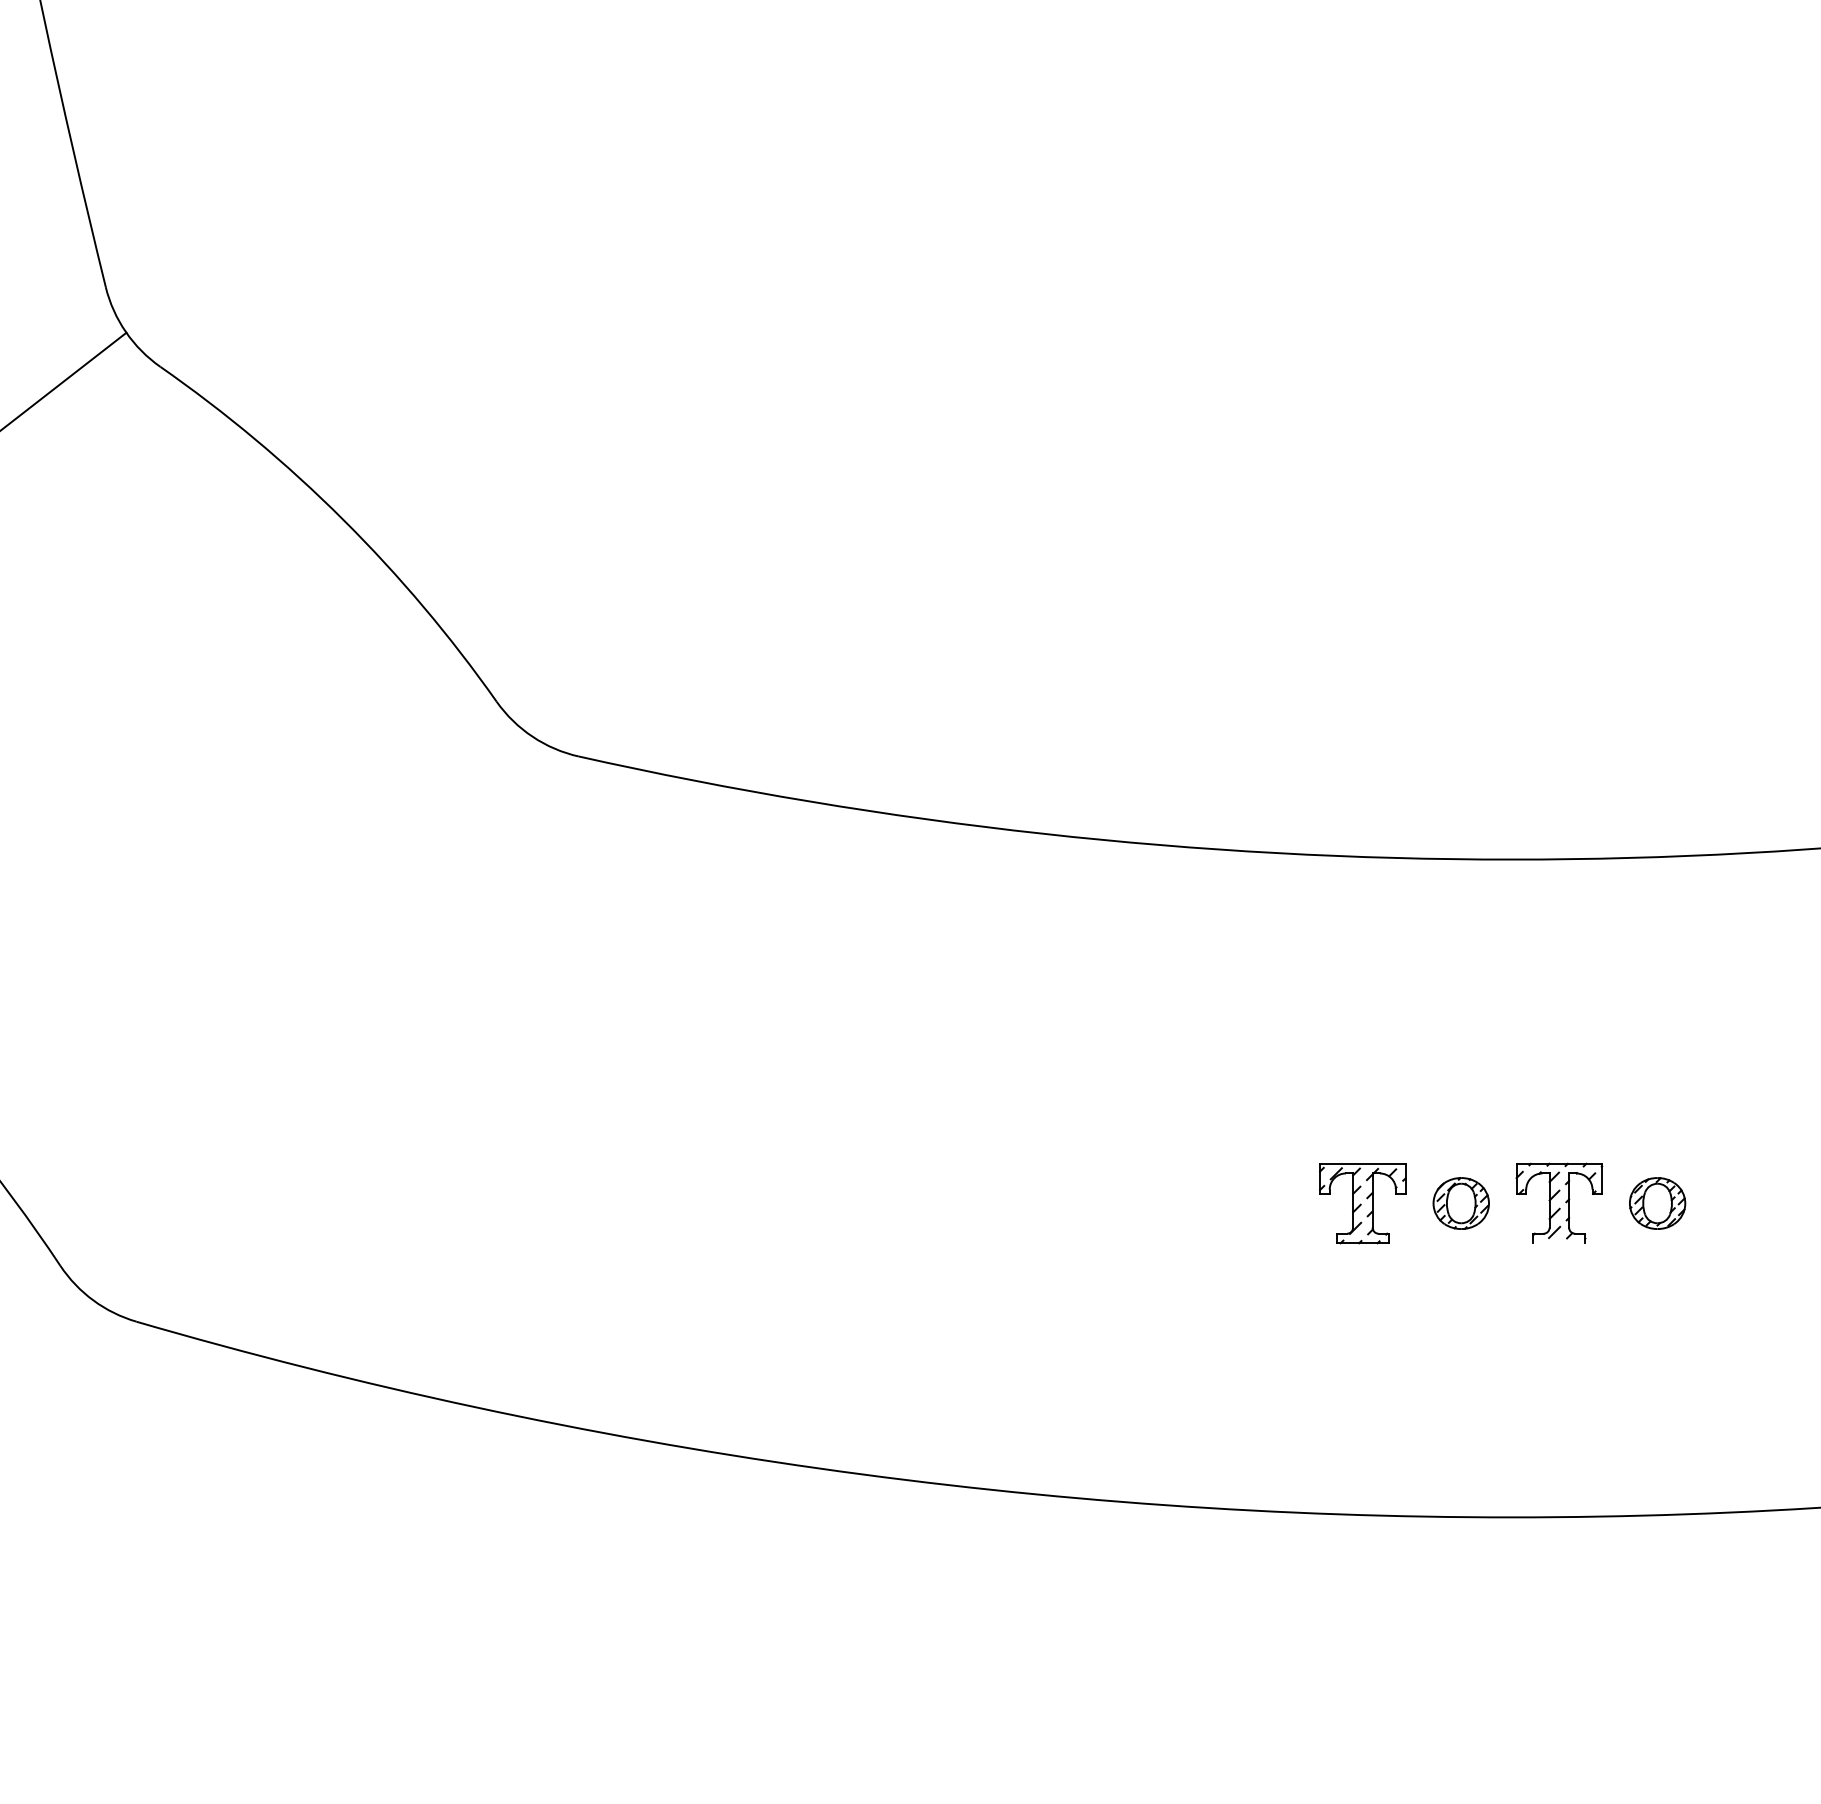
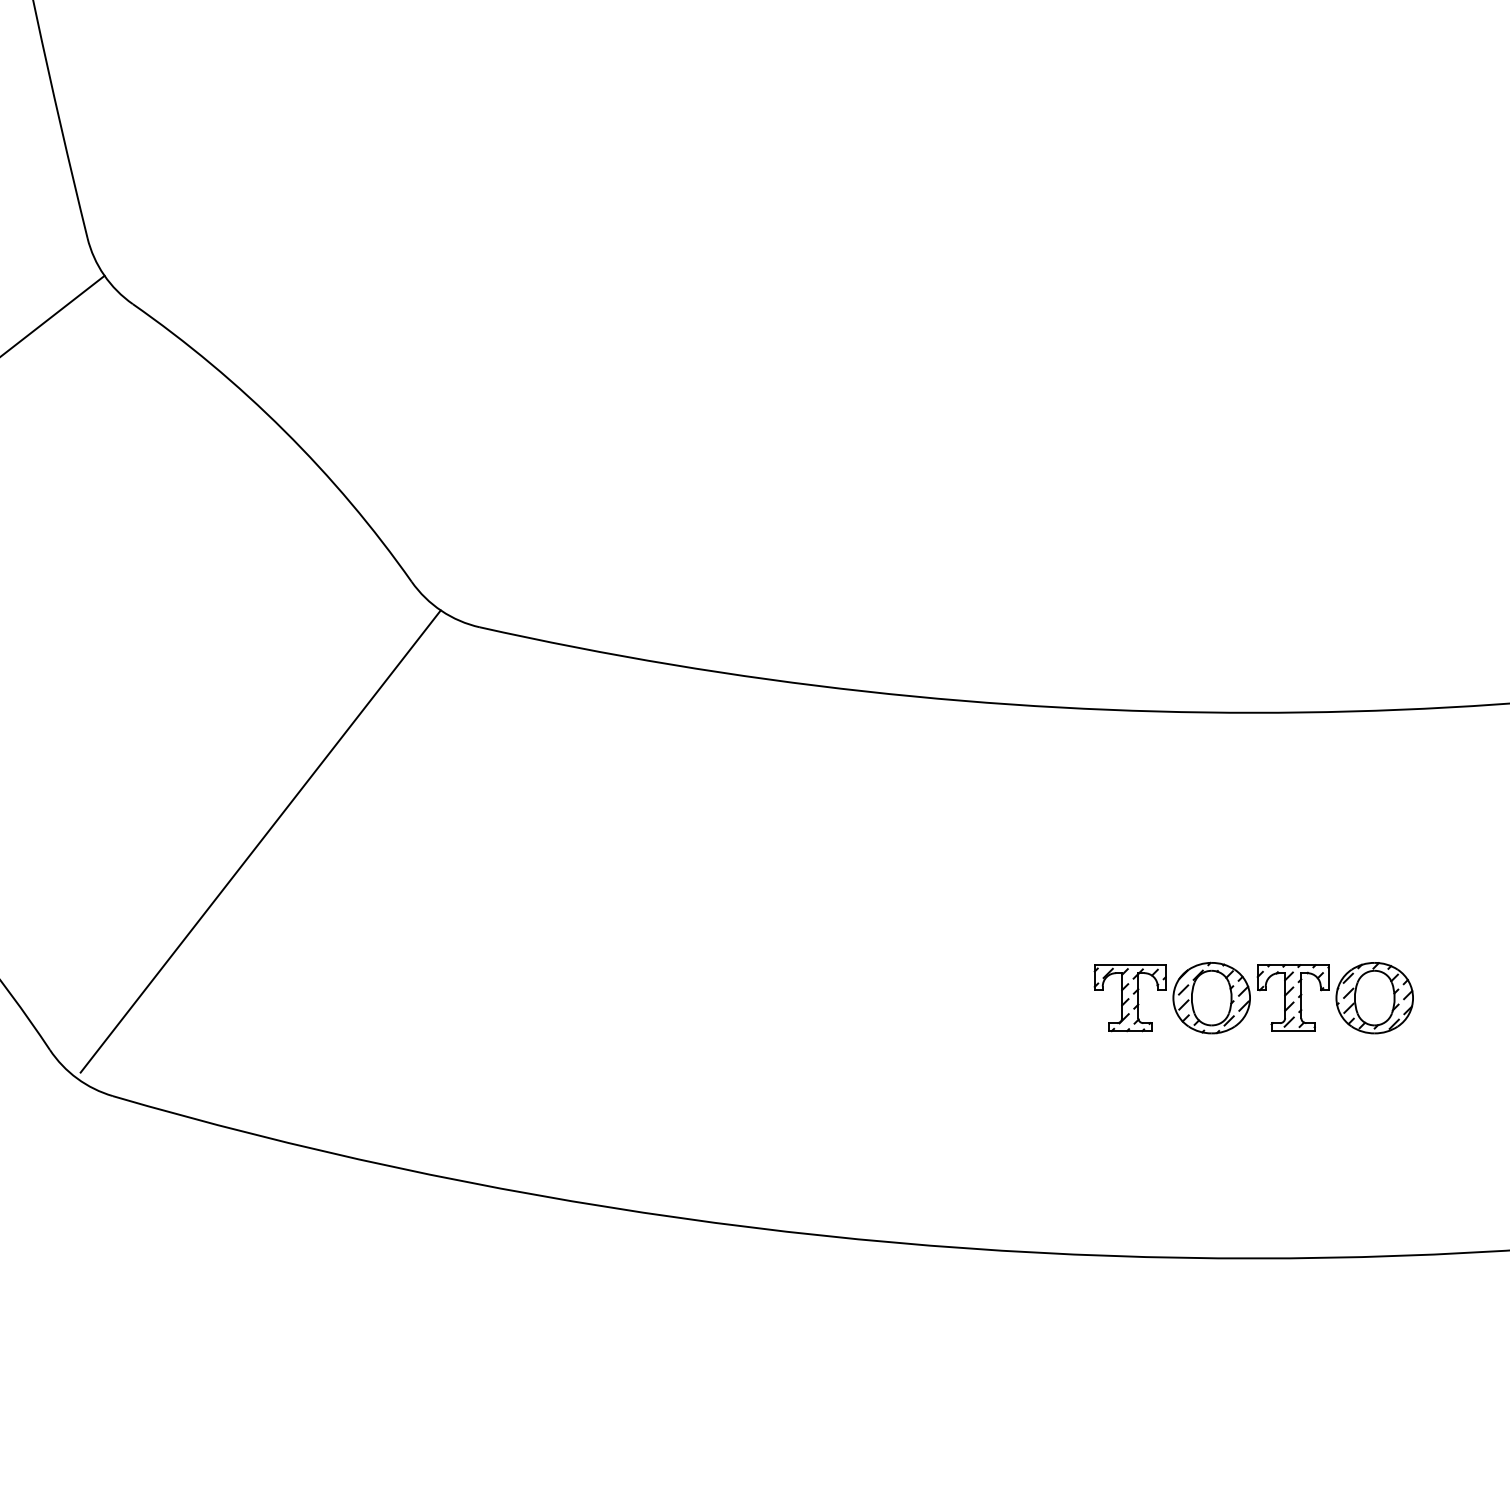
line: (314, 1014) -> (260, 841), added
part: (1461, 1203) -> (1212, 998), size x1.67
part: (1657, 1203) -> (1374, 998), size x1.67
line: (1559, 1243) -> (1293, 1031), added

